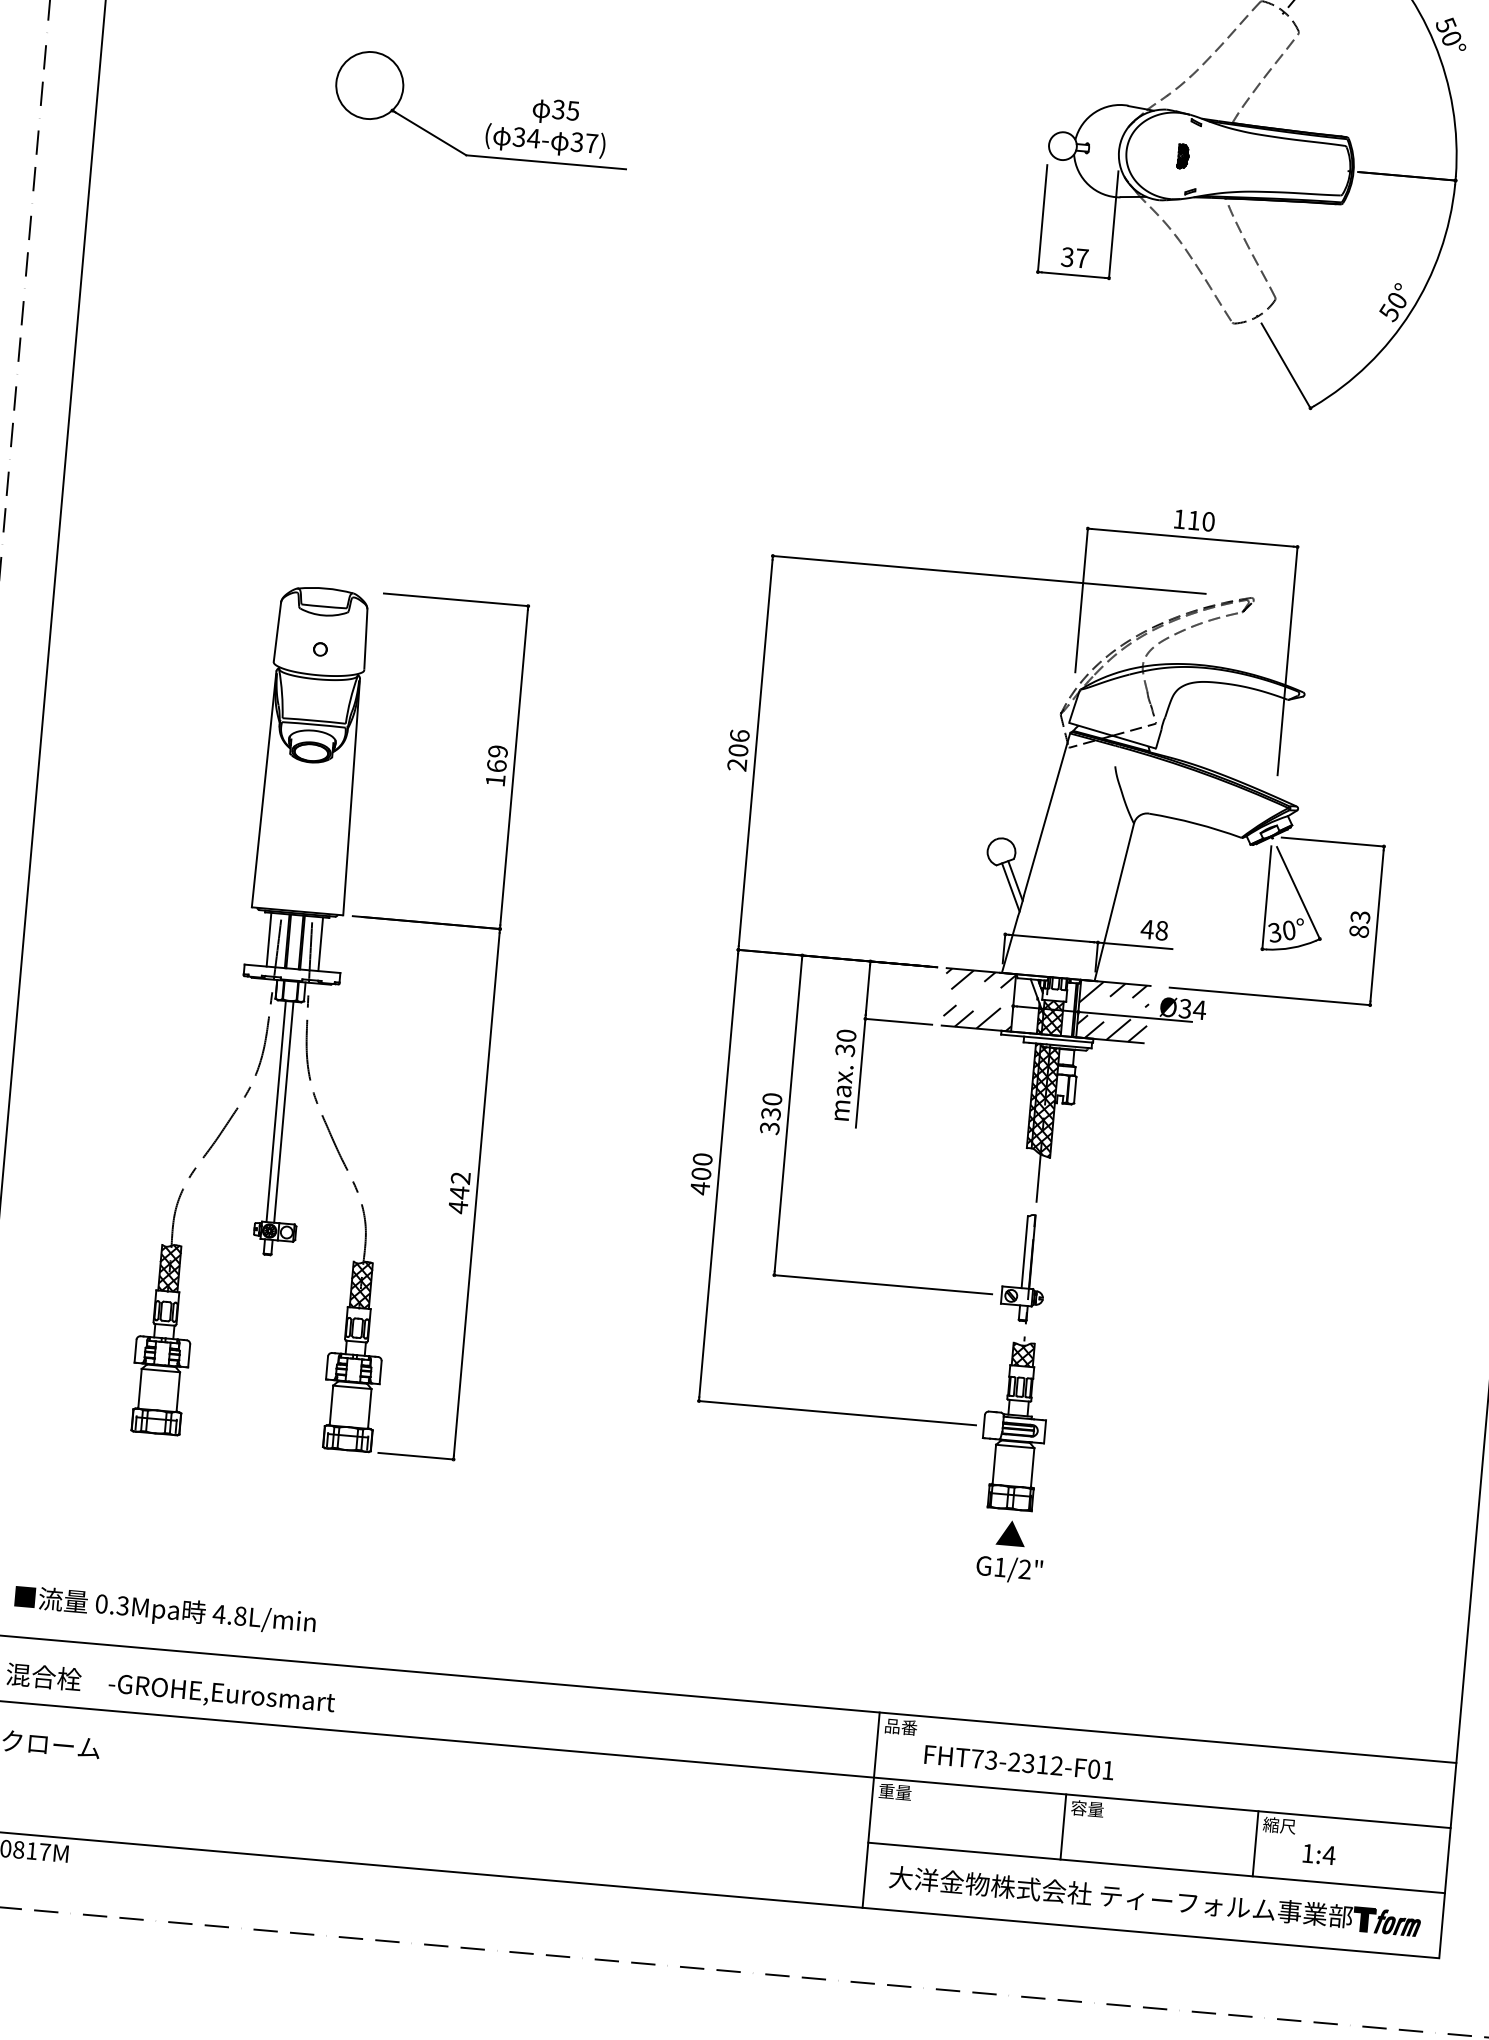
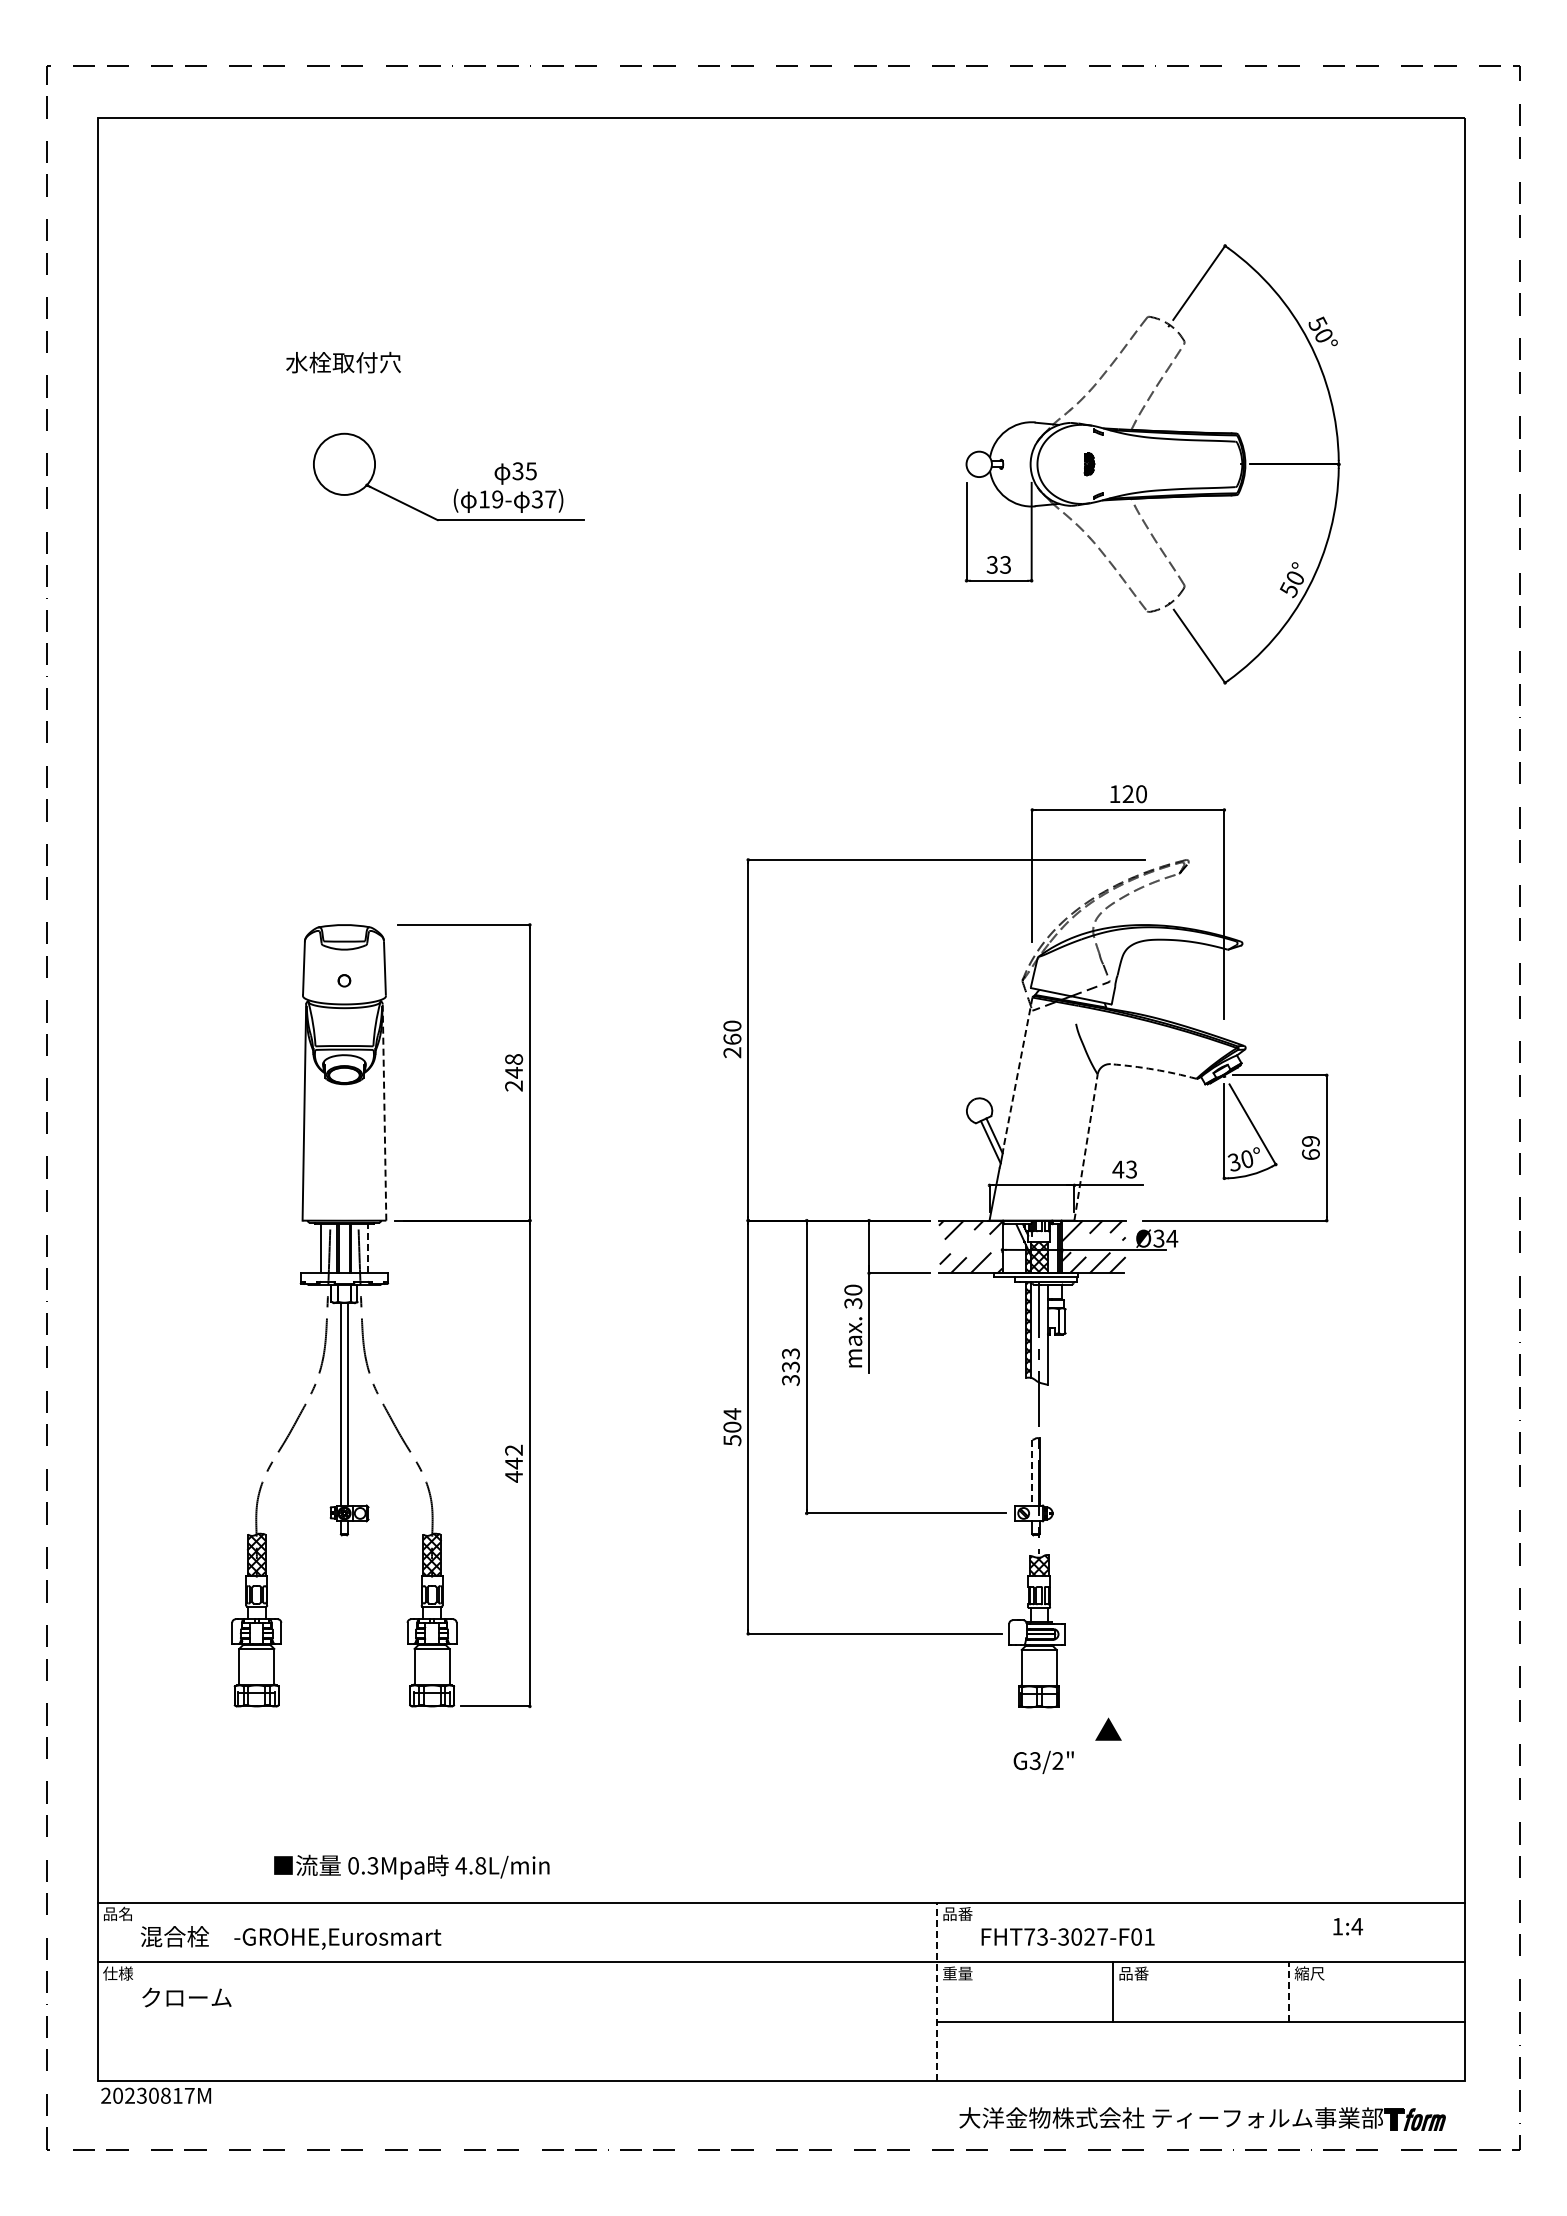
text: (525, 137) -> (490, 499), 34- -> 19-
text: (1082, 258) -> (1005, 564), 37 -> 33
text: (1193, 519) -> (1127, 793), 110 -> 120
text: (739, 742) -> (732, 1032), 206 -> 260
text: (497, 765) -> (514, 1072), 169 -> 248
line: (351, 797) -> (384, 1112), solid -> dashed
line: (1046, 813) -> (1017, 1072), solid -> dashed
arc: (1195, 823) -> (1153, 1069), solid -> dashed
line: (1114, 902) -> (1086, 1147), solid -> dashed
text: (1359, 924) -> (1310, 1148), 83 -> 69
text: (1161, 930) -> (1131, 1169), 48 -> 43
line: (321, 944) -> (368, 1248), solid -> dashed
text: (771, 1098) -> (790, 1353), 330 -> 333
hatch: (1045, 1100) -> (1039, 1333), removed
text: (701, 1174) -> (732, 1427), 400 -> 504
line: (1024, 1252) -> (1032, 1472), solid -> dashed
text: (1011, 1532) -> (1108, 1728), moved
text: (999, 1567) -> (1034, 1761), G1/2" -> G3/2"
text: (164, 1610) -> (411, 1866), moved
text: (1036, 1763) -> (1083, 1936), FHT73-2312-F01 -> FHT73-3027-F01
text: (1087, 1808) -> (1133, 1973), 容量 -> 品番
line: (871, 1809) -> (937, 1991), solid -> dashed
line: (1255, 1843) -> (1289, 1991), solid -> dashed
text: (1319, 1854) -> (1348, 1926), moved
part: (1155, 1900) -> (1202, 2118), moved

